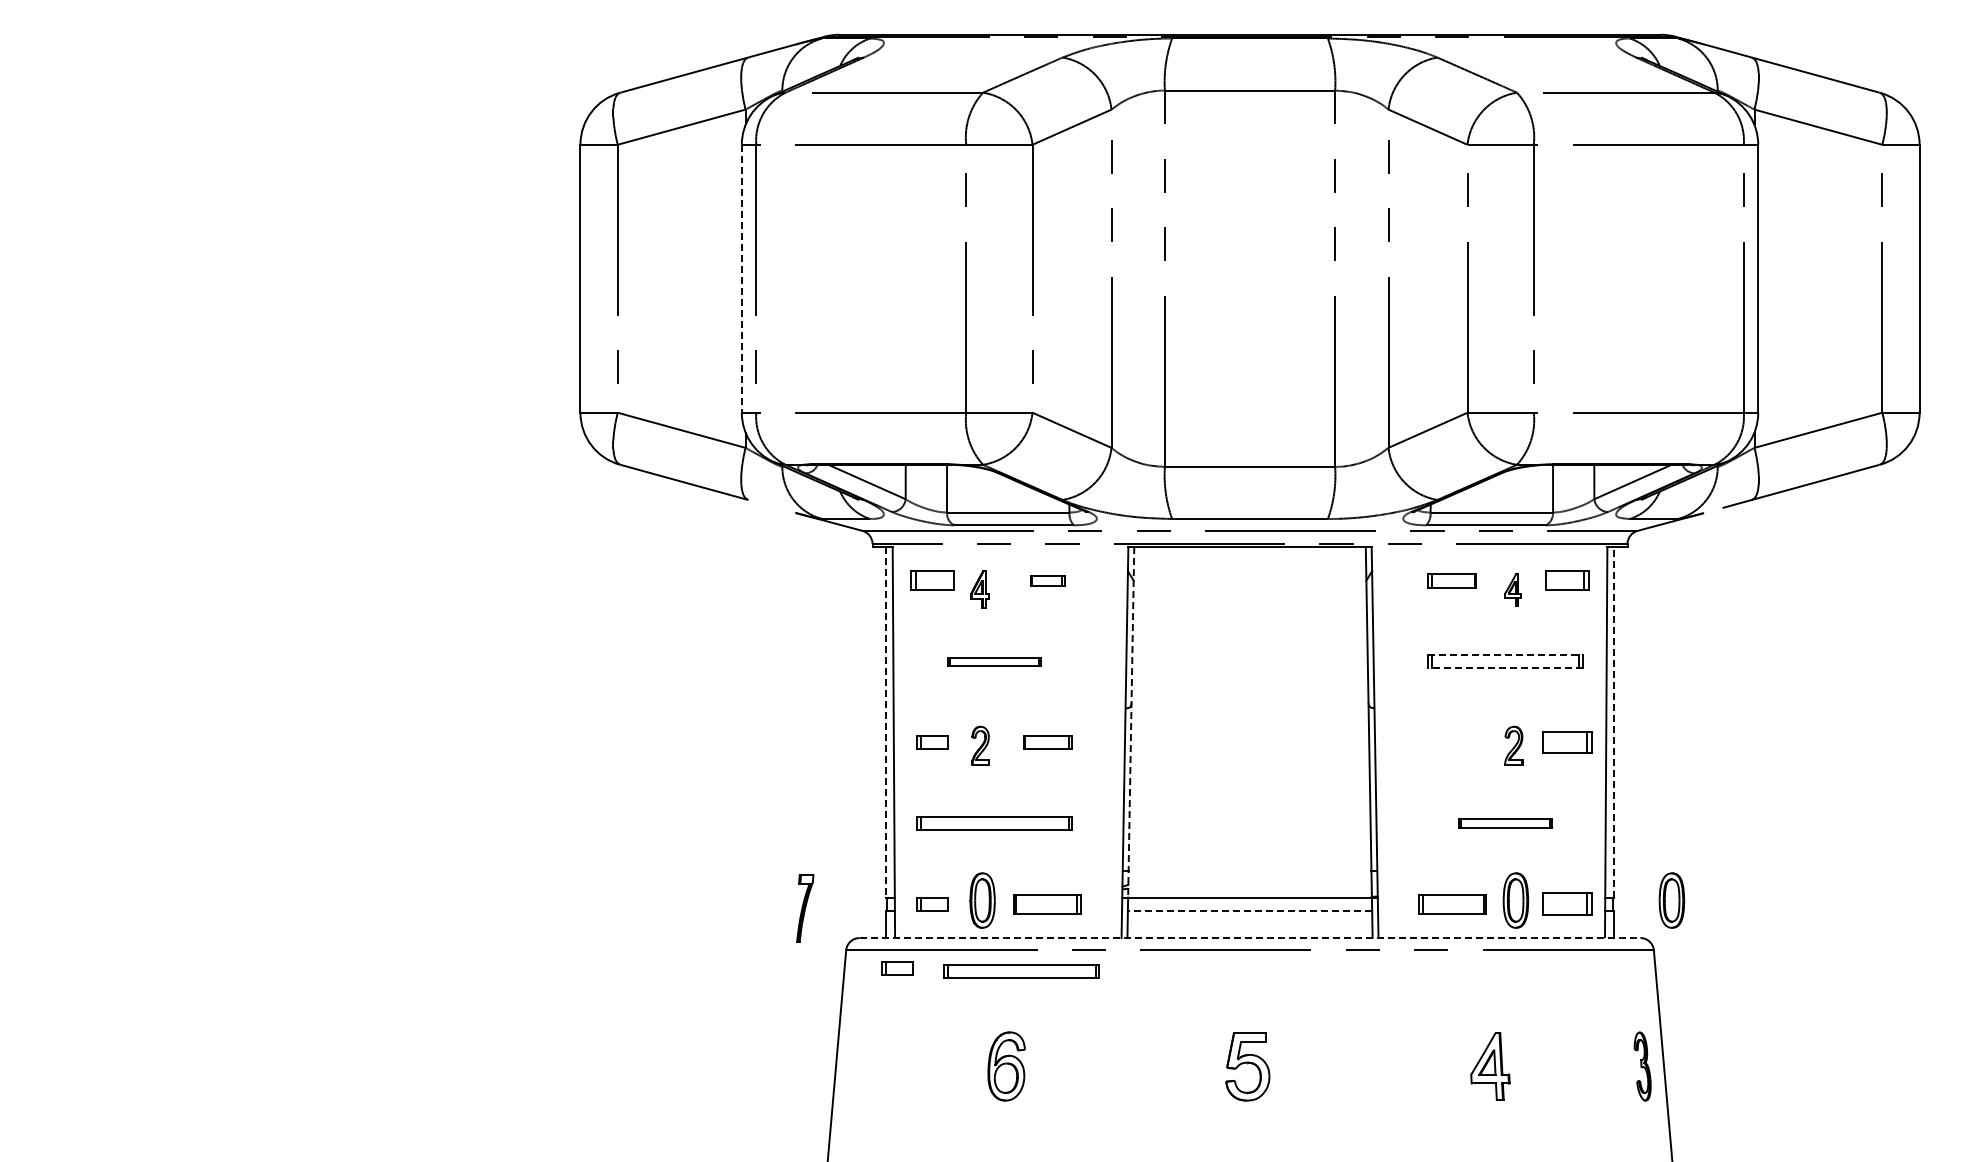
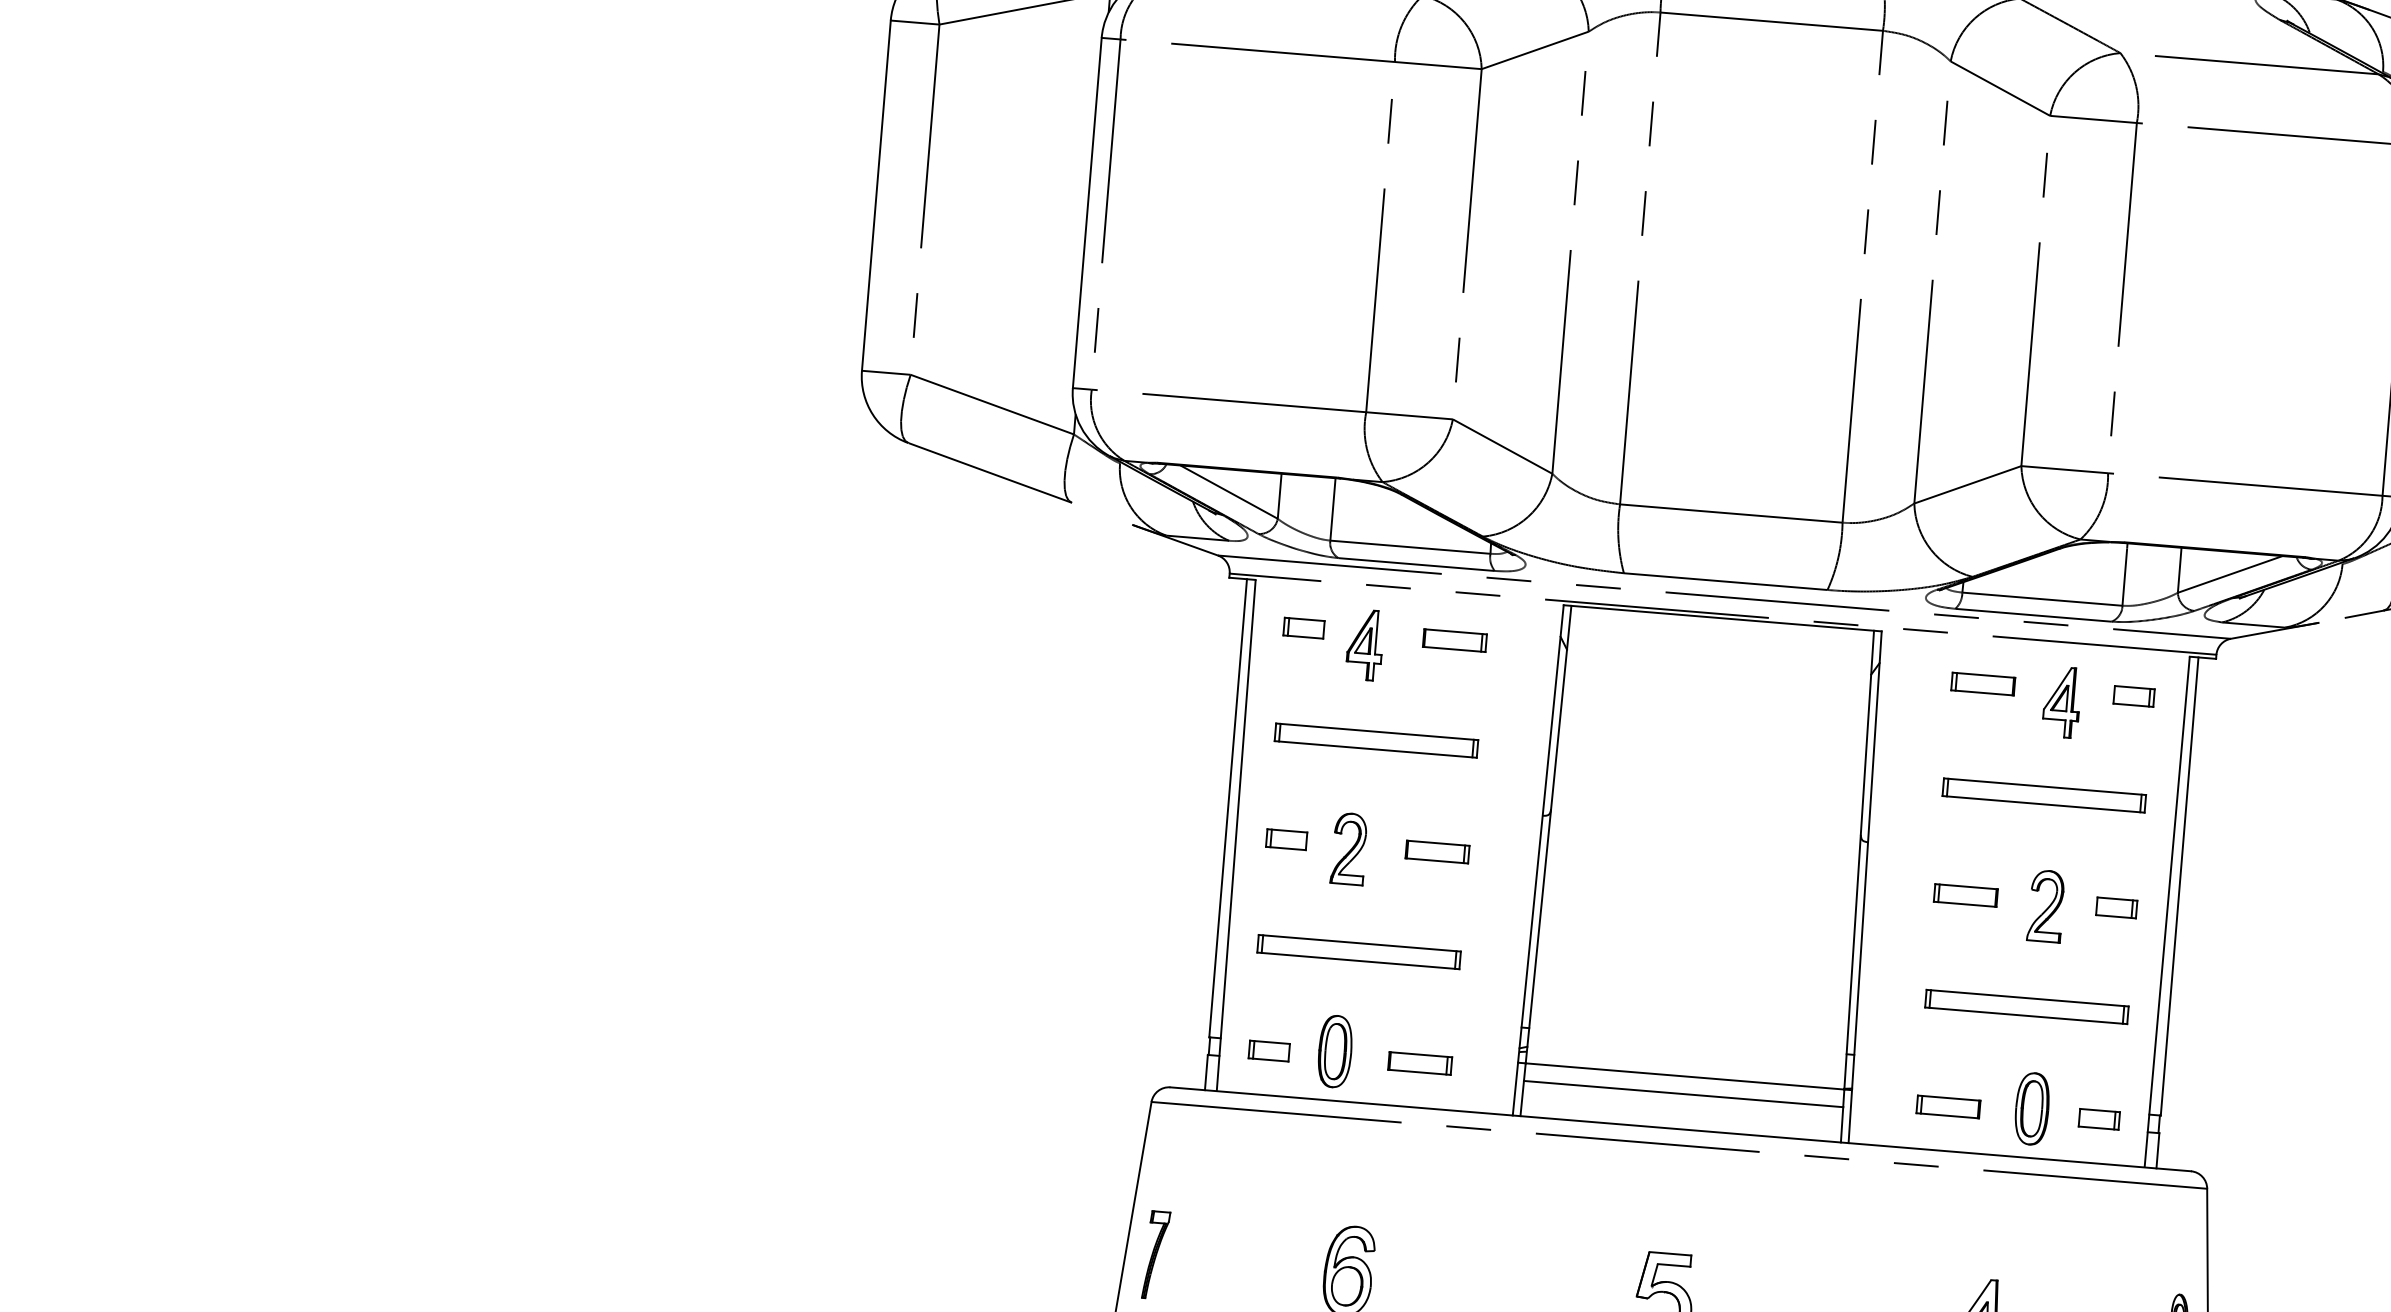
line: (741, 278) -> (1086, 212), dashed -> solid
part: (932, 580) -> (1304, 627), size x0.71
part: (1047, 580) -> (1454, 640), size x1.43
part: (1567, 580) -> (2134, 696), size x0.71
part: (979, 589) -> (1364, 644), size x1.43
part: (1513, 589) -> (2062, 702), size x1.67
line: (1506, 654) -> (2046, 786), dashed -> solid
part: (994, 661) -> (1376, 740), size x1.67
line: (1505, 668) -> (2043, 804), dashed -> solid
line: (1614, 721) -> (2180, 885), dashed -> solid
line: (886, 722) -> (1228, 808), dashed -> solid
line: (1131, 722) -> (1548, 834), dashed -> solid
part: (1451, 742) -> (1965, 895), added
part: (1567, 742) -> (2116, 907), size x0.62
part: (980, 745) -> (1349, 848), size x1.43
part: (1513, 745) -> (2045, 905), size x1.43
part: (1505, 823) -> (2026, 1007), size x1.67
part: (1671, 900) -> (2235, 1125), removed
part: (1047, 904) -> (1419, 1063), size x0.71
part: (1451, 904) -> (1947, 1107), size x0.71
part: (1567, 904) -> (2099, 1119), size x0.62
part: (805, 908) -> (1156, 1255), moved
line: (1249, 911) -> (1682, 1094), dashed -> solid
line: (1250, 938) -> (1681, 1129), dashed -> solid
part: (897, 968) -> (1216, 1131), removed
part: (1021, 971) -> (1378, 1148), removed

